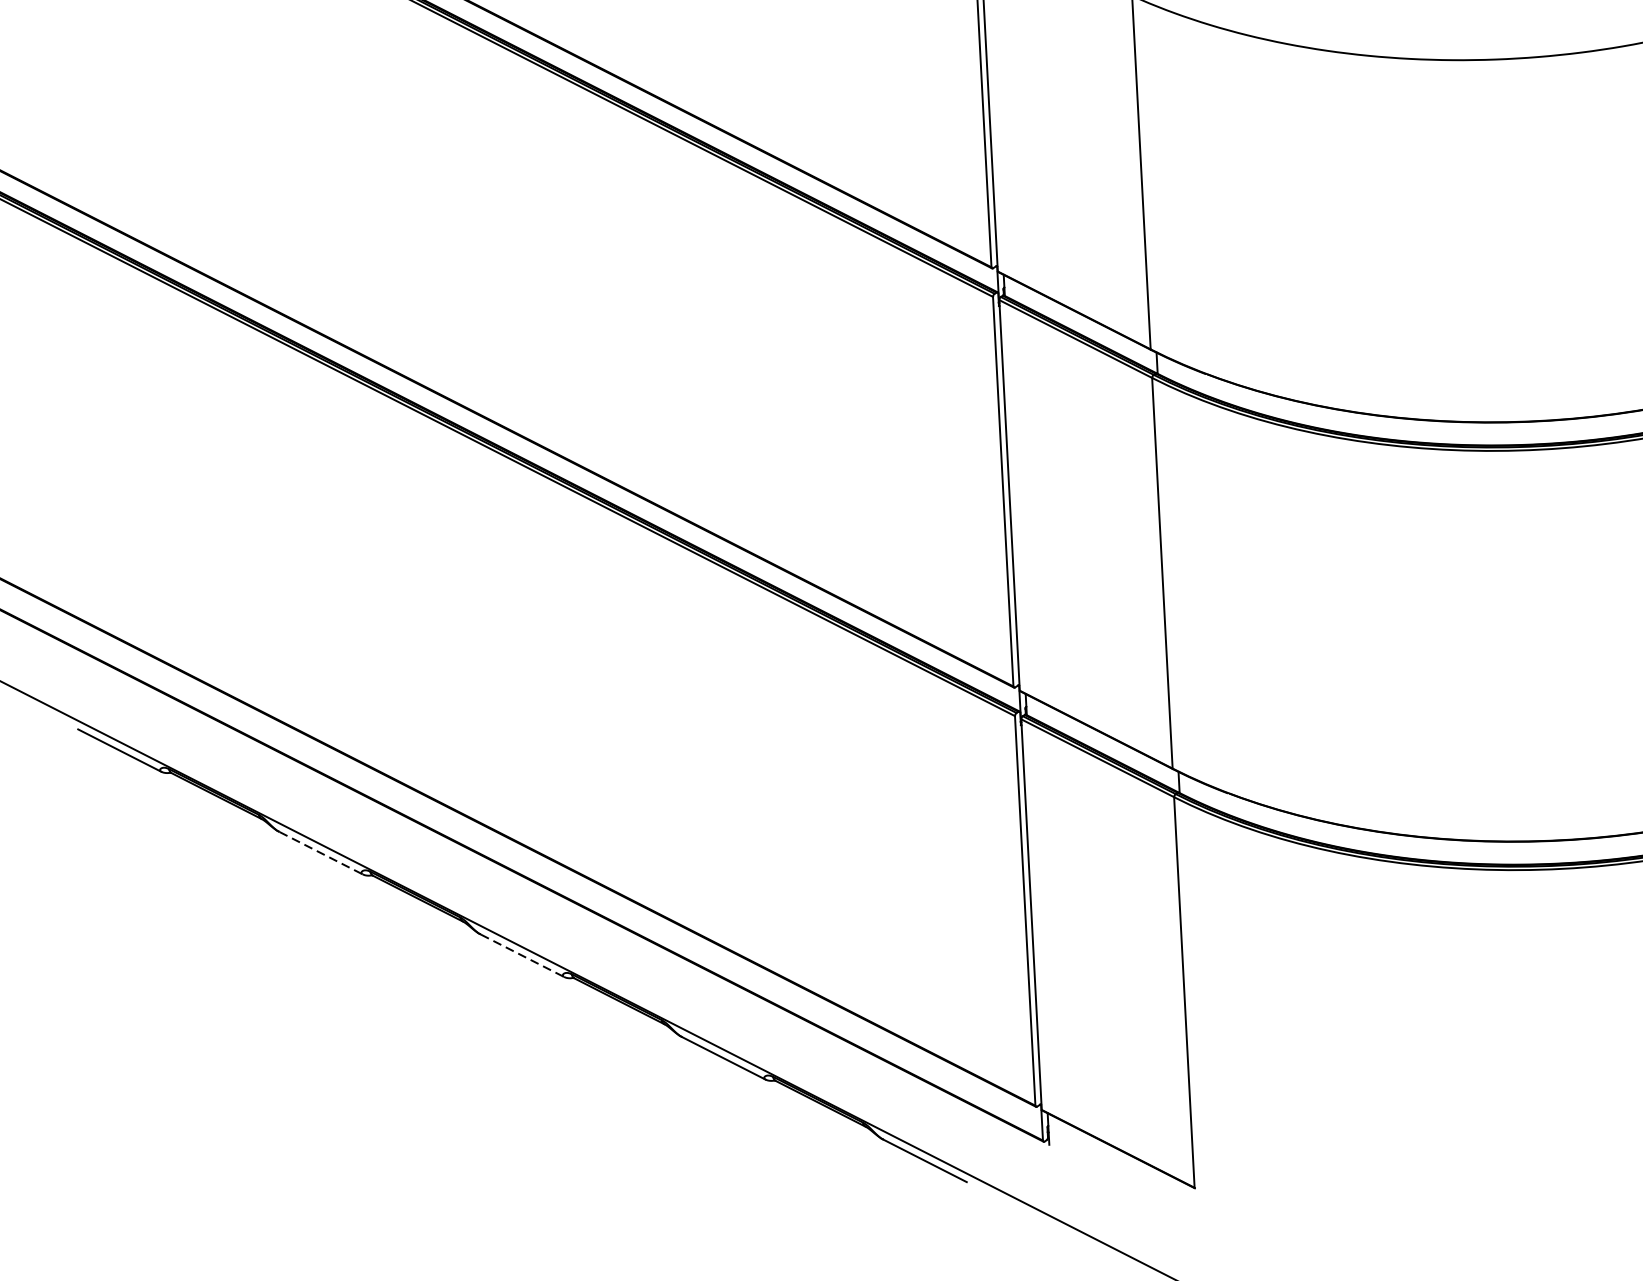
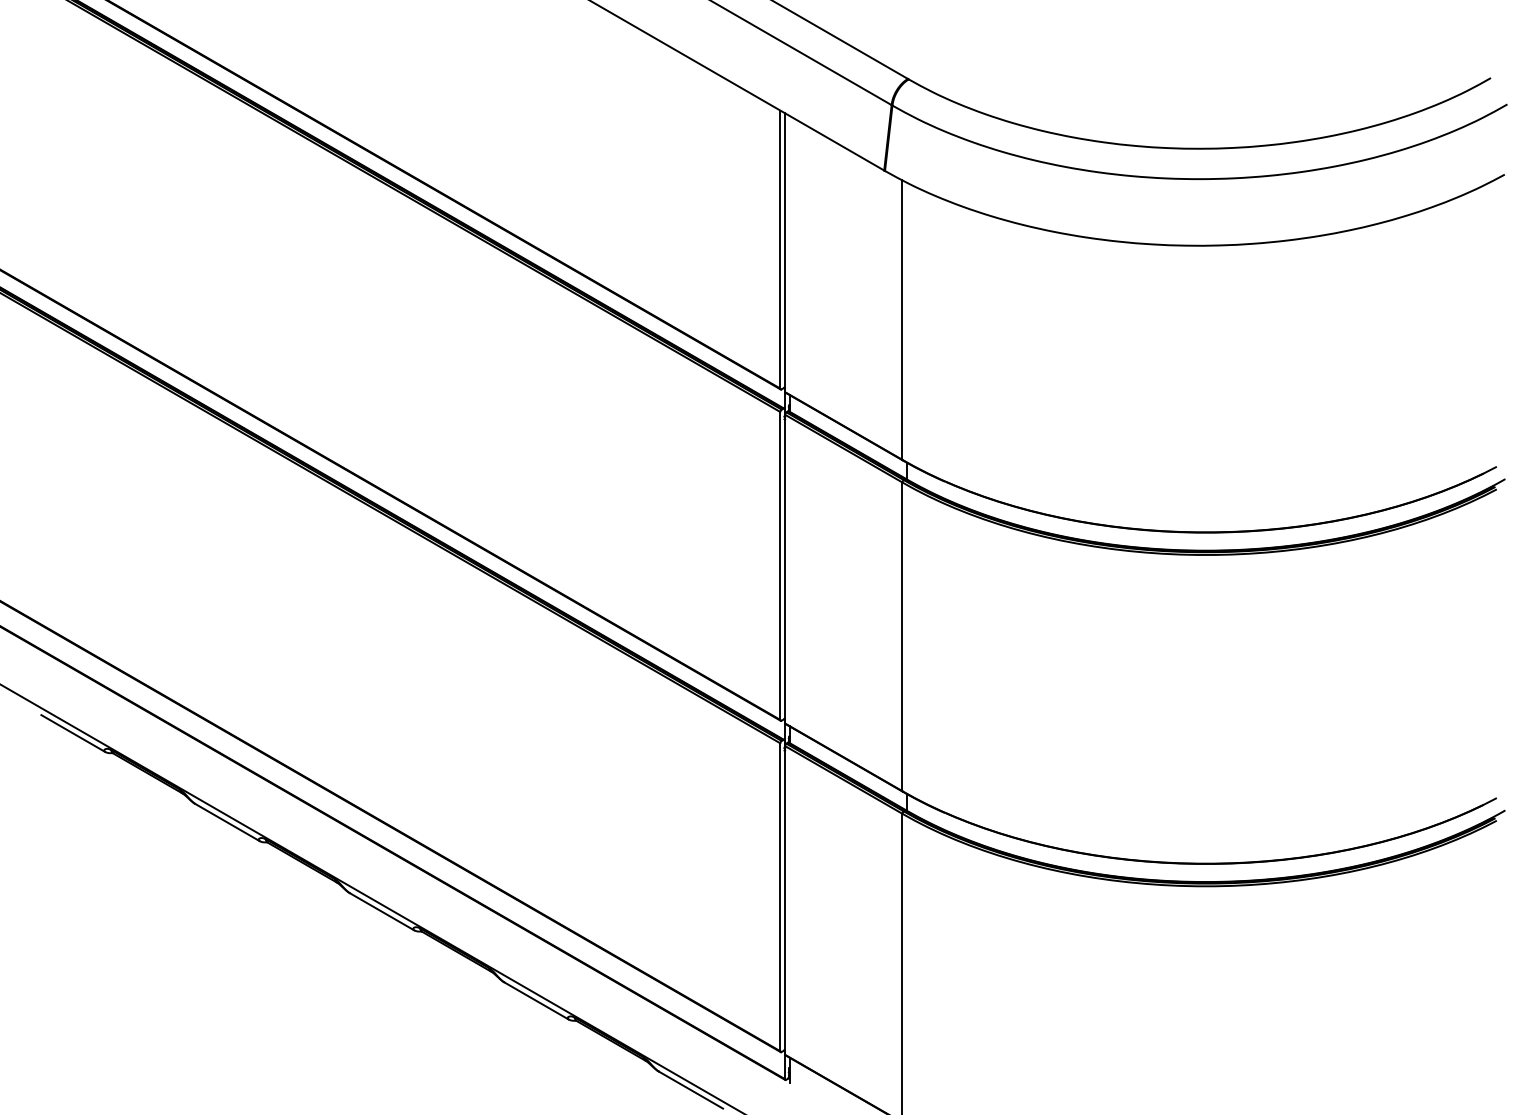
line: (320, 852) -> (227, 822), dashed -> solid
line: (522, 955) -> (382, 911), dashed -> solid

